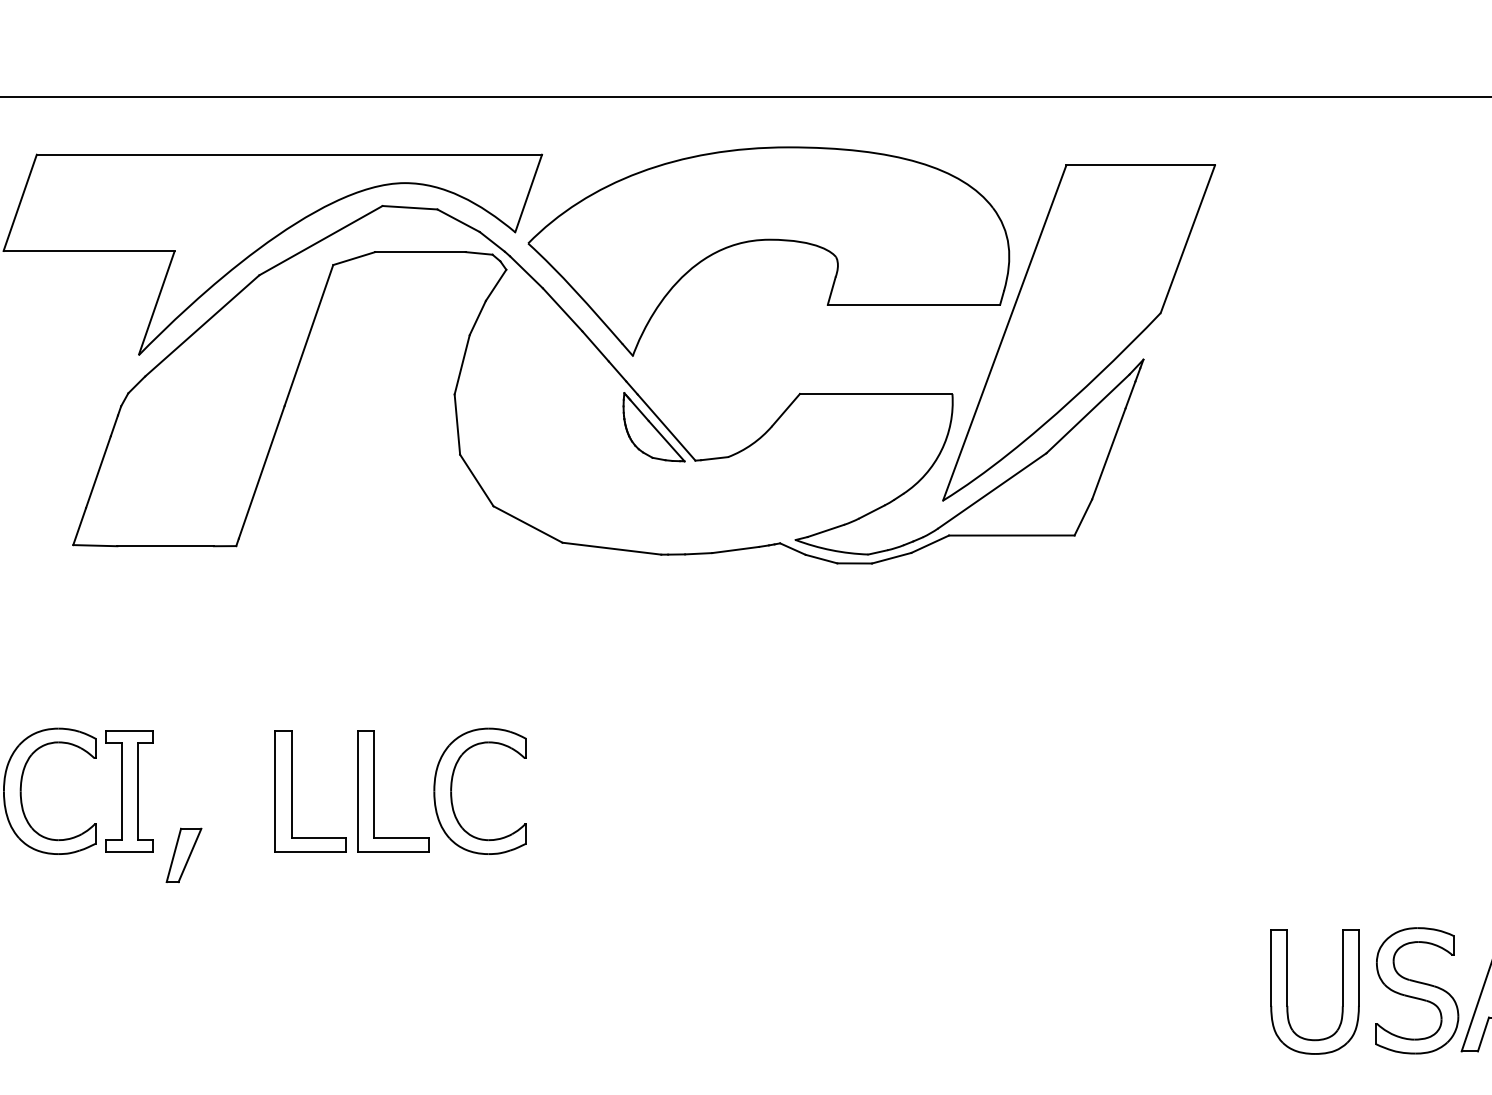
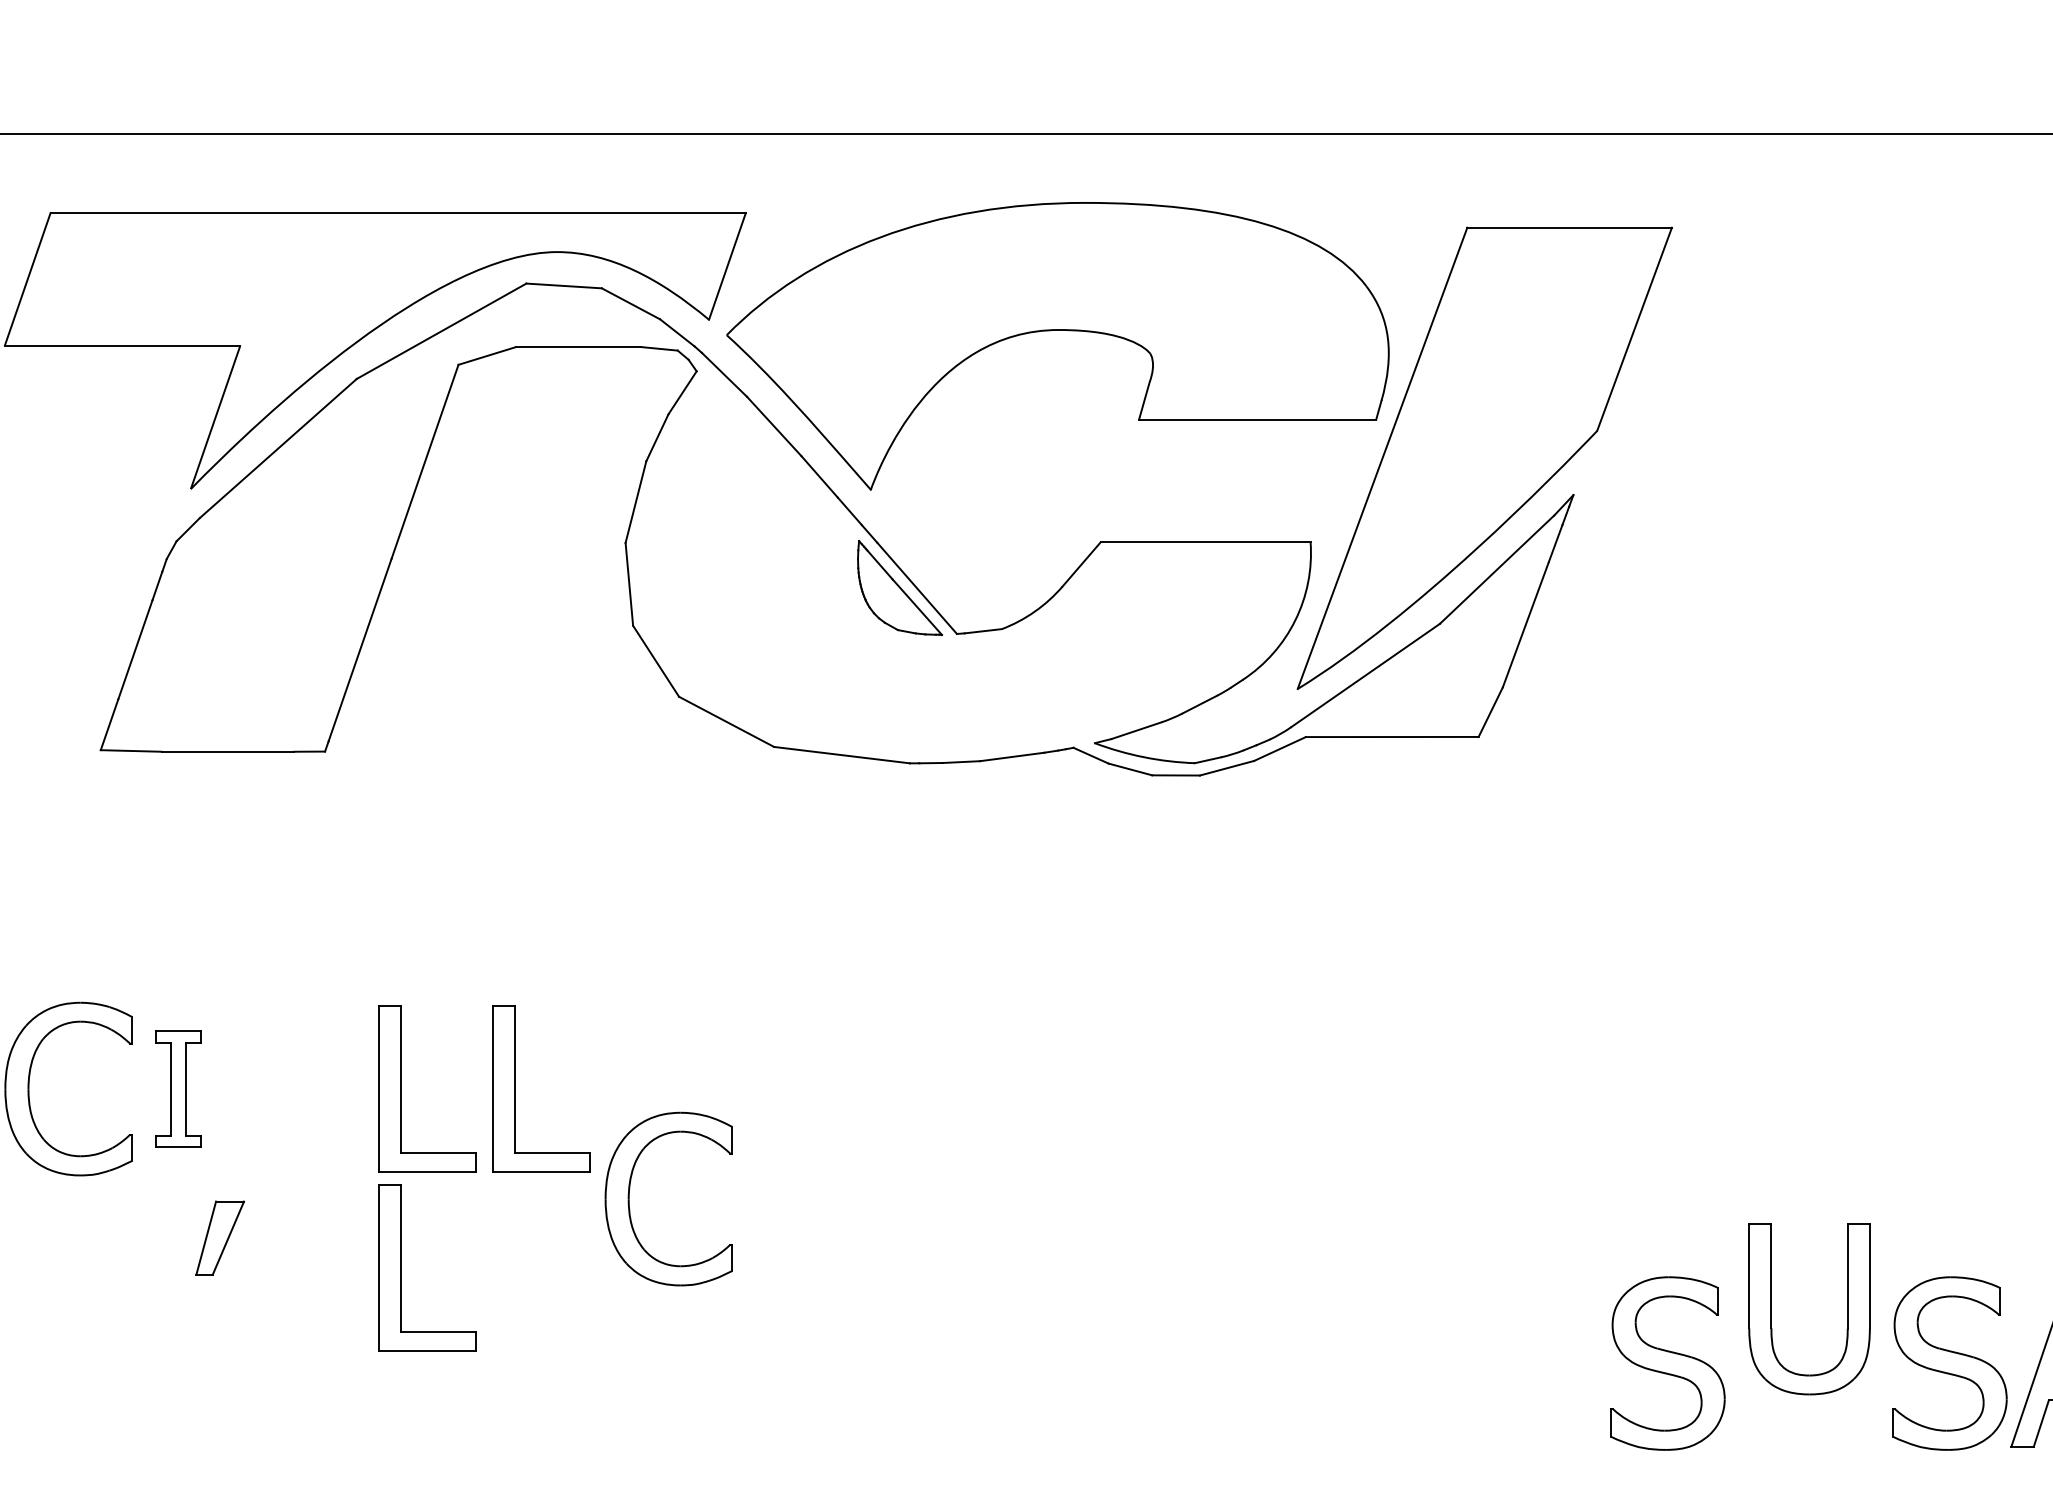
part: (129, 790) -> (178, 1088), size x0.7
part: (451, 790) -> (629, 1198), moved
part: (184, 854) -> (220, 1237), moved
part: (291, 921) -> (401, 1267), added
part: (1211, 990) -> (1667, 1363), added
part: (1287, 992) -> (1771, 1309), moved

